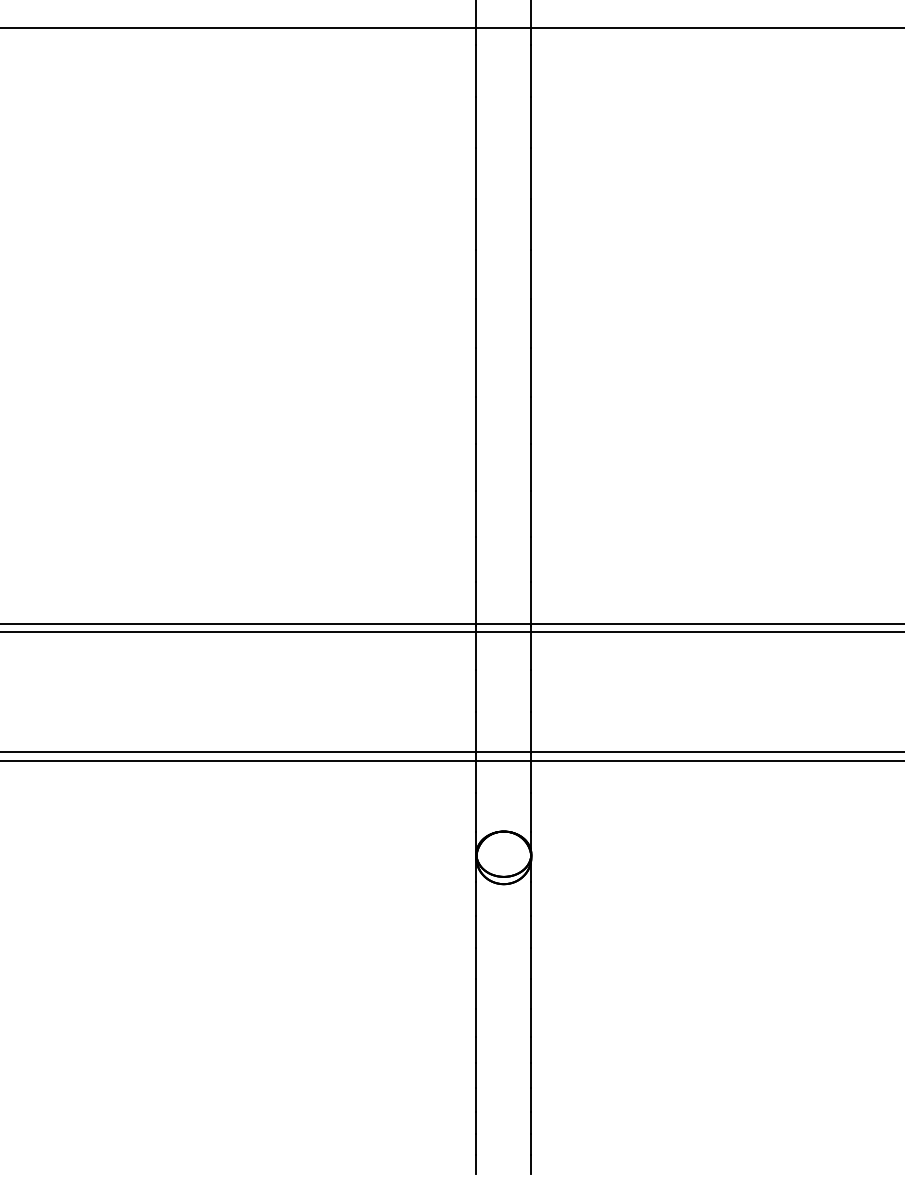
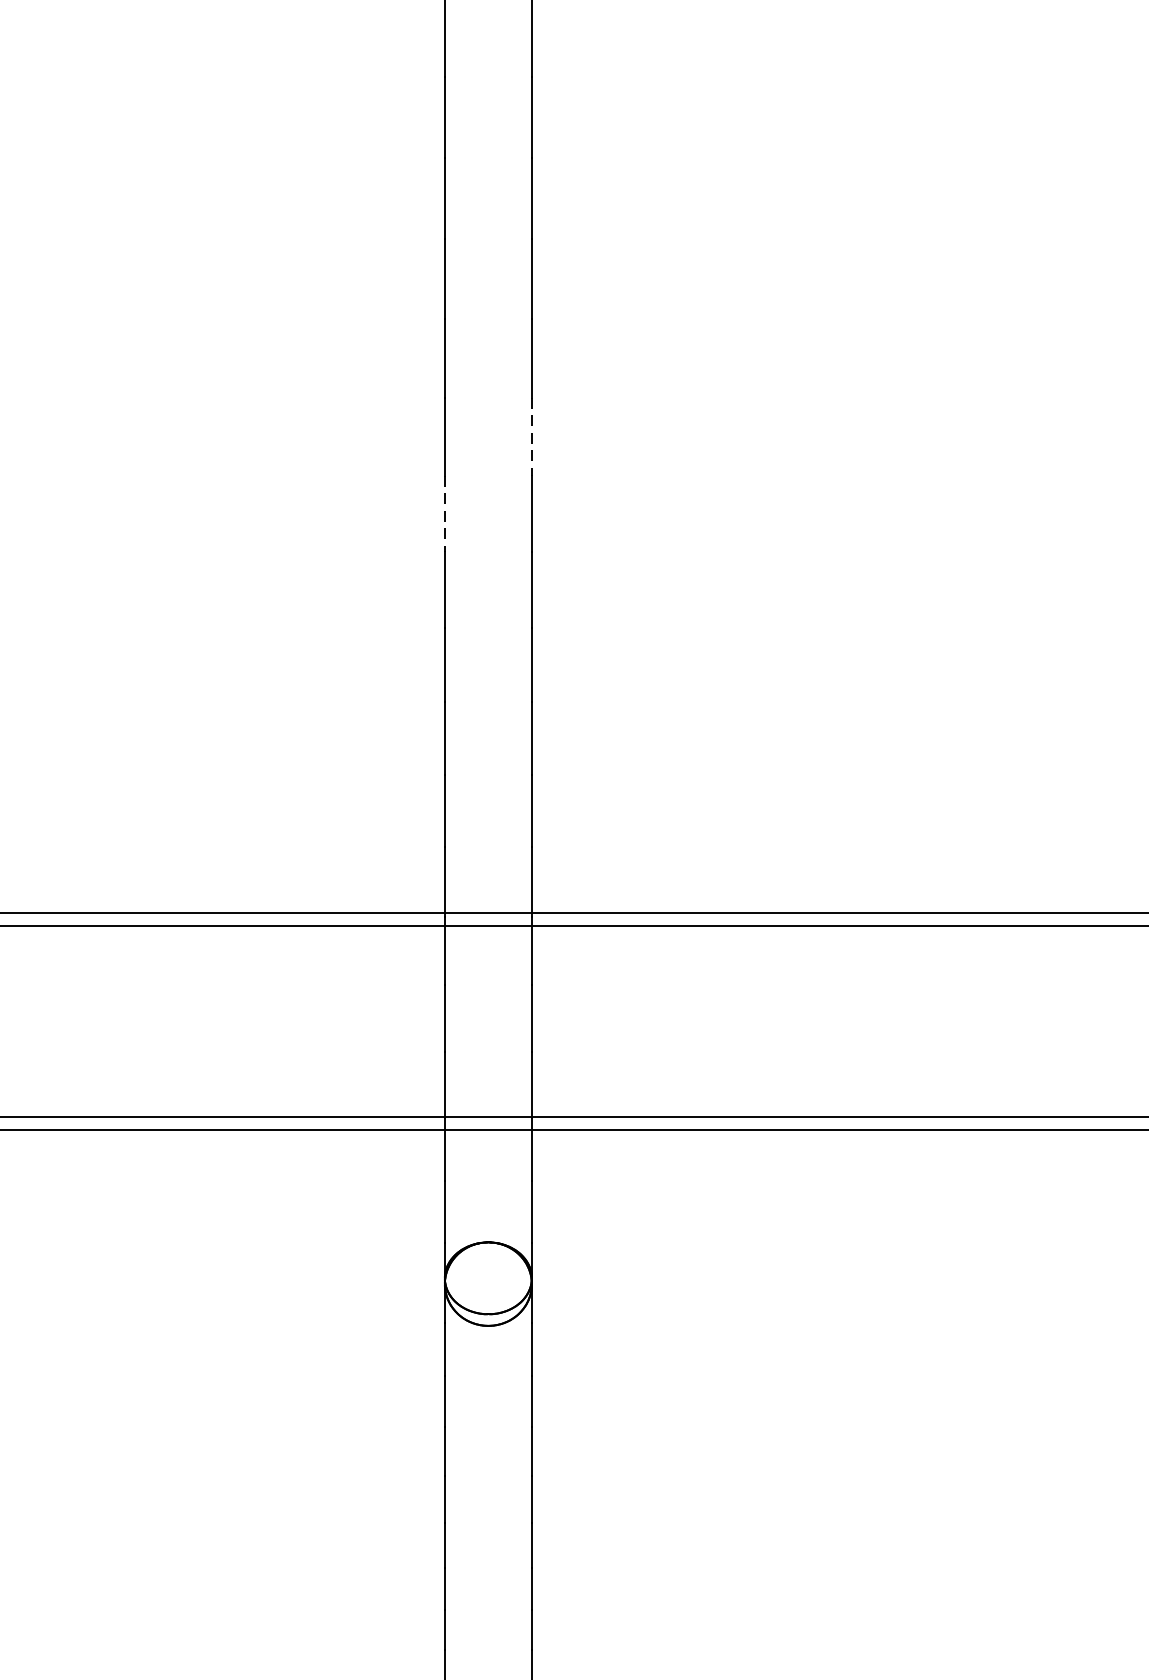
line: (531, 323) -> (532, 436), solid -> dashed
line: (476, 373) -> (444, 515), solid -> dashed

